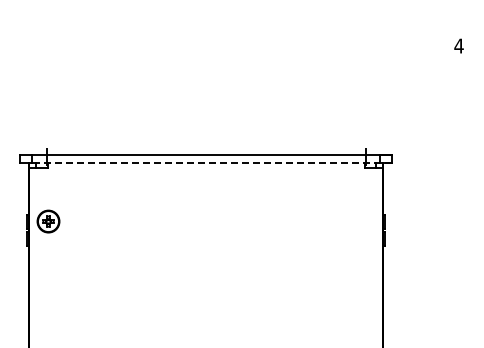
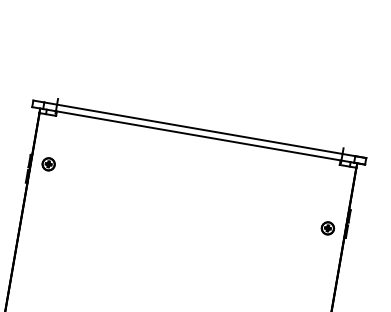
line: (212, 162) -> (204, 136), dashed -> solid
part: (48, 221) -> (48, 164), size x0.62
part: (363, 238) -> (327, 228), added

